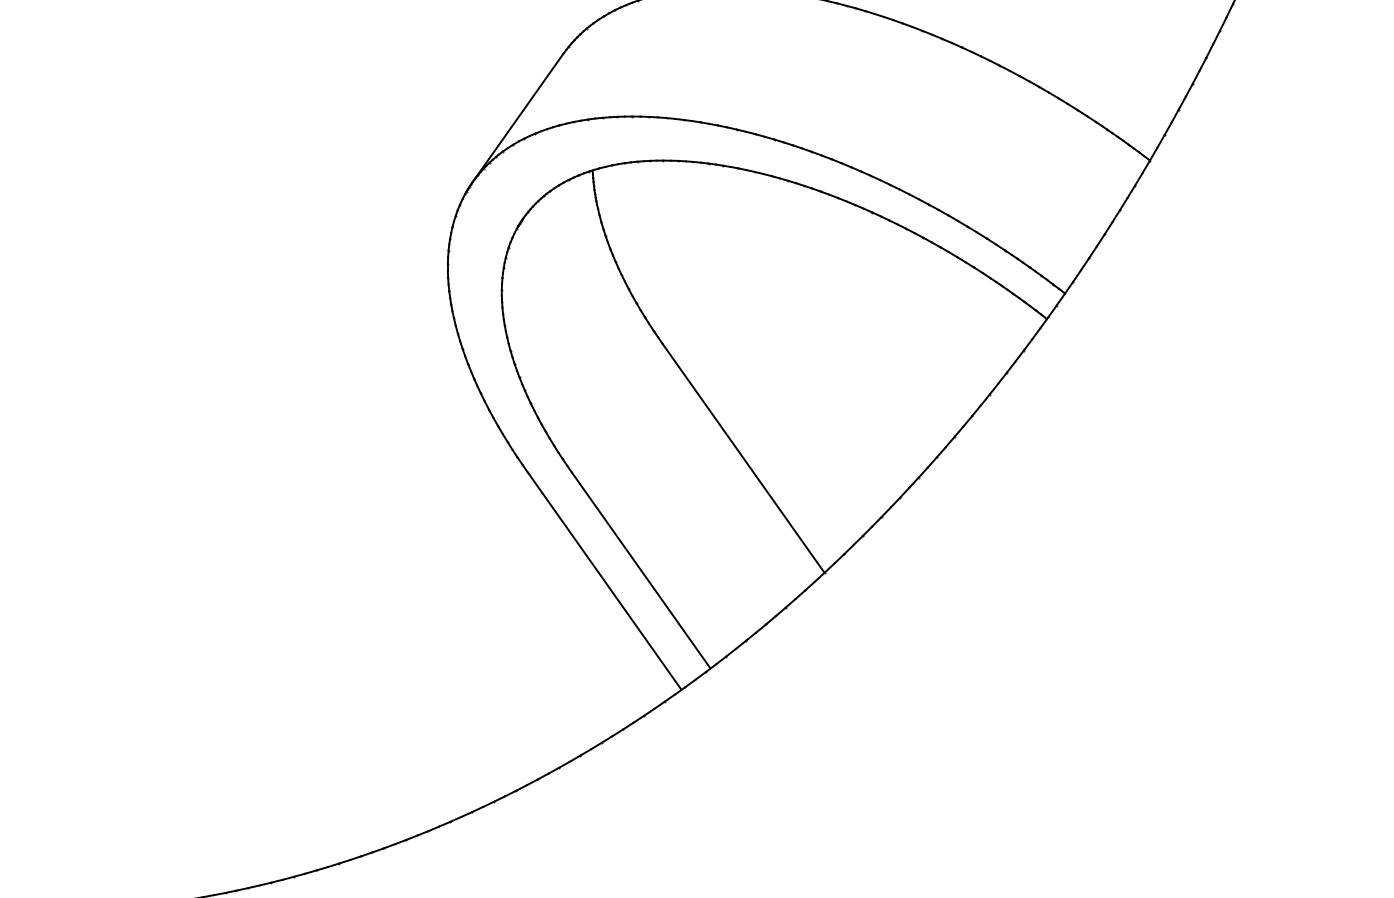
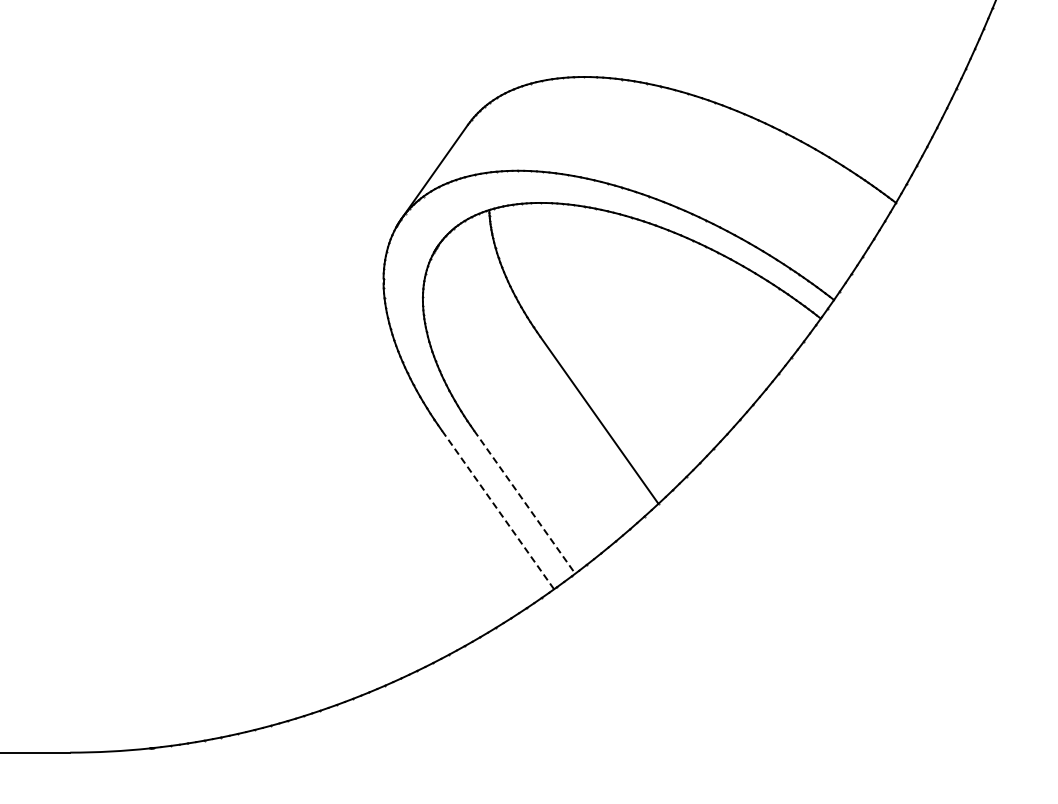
line: (640, 570) -> (524, 502), solid -> dashed
line: (603, 580) -> (497, 509), solid -> dashed

